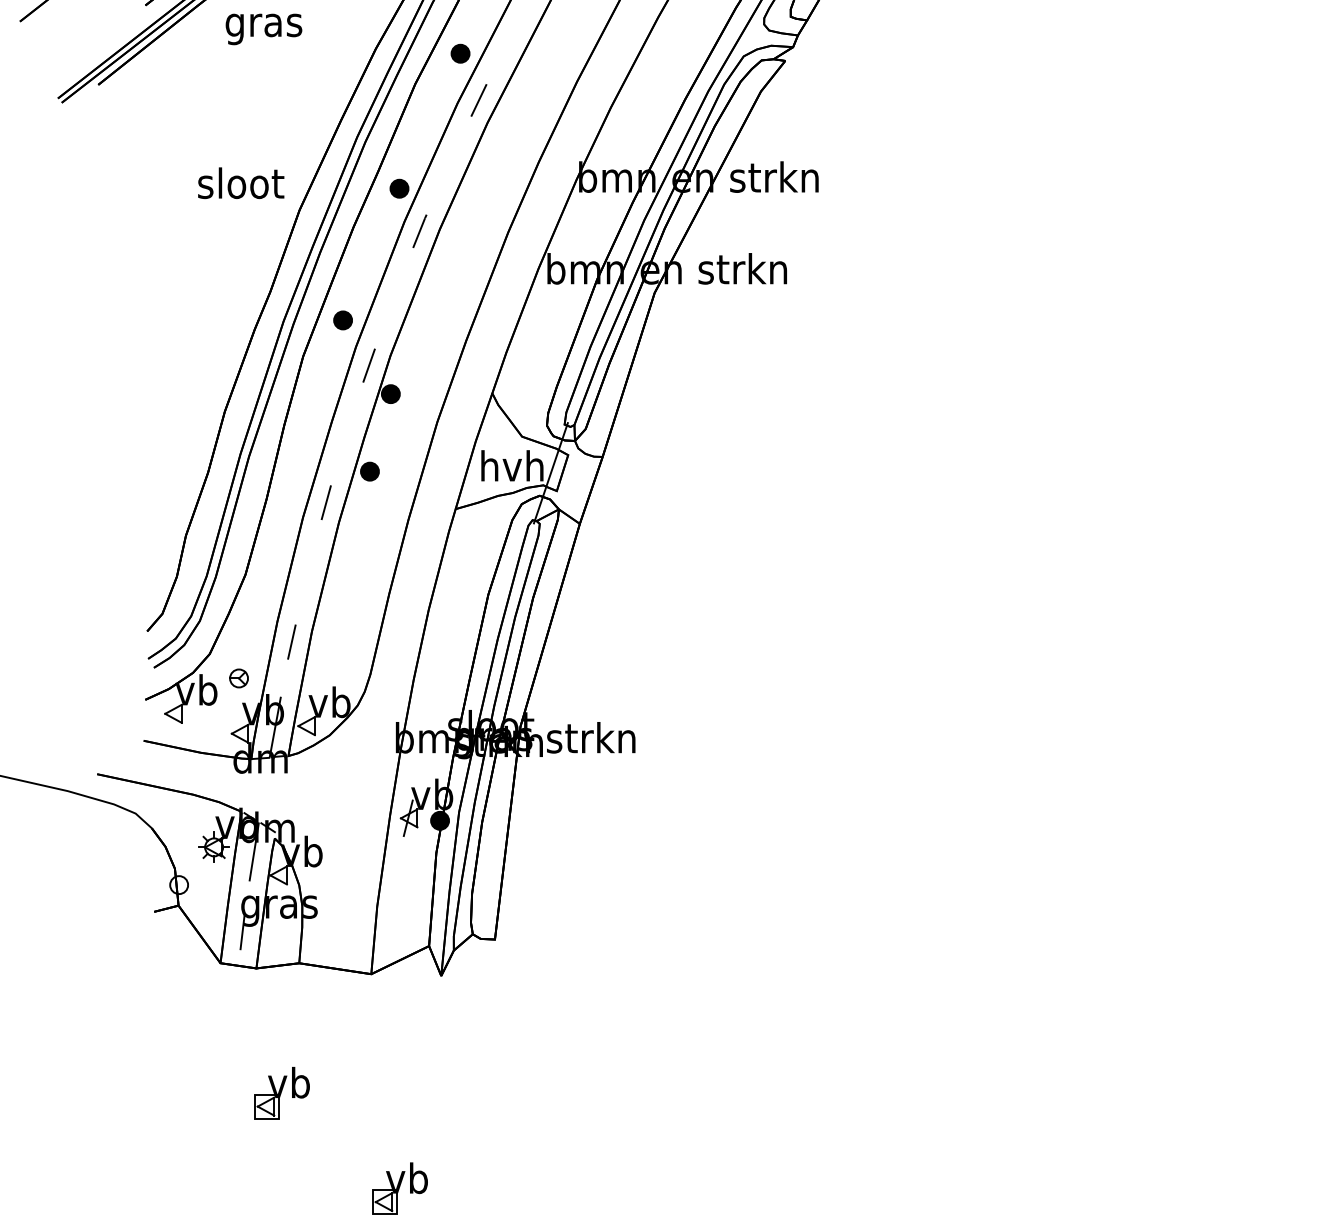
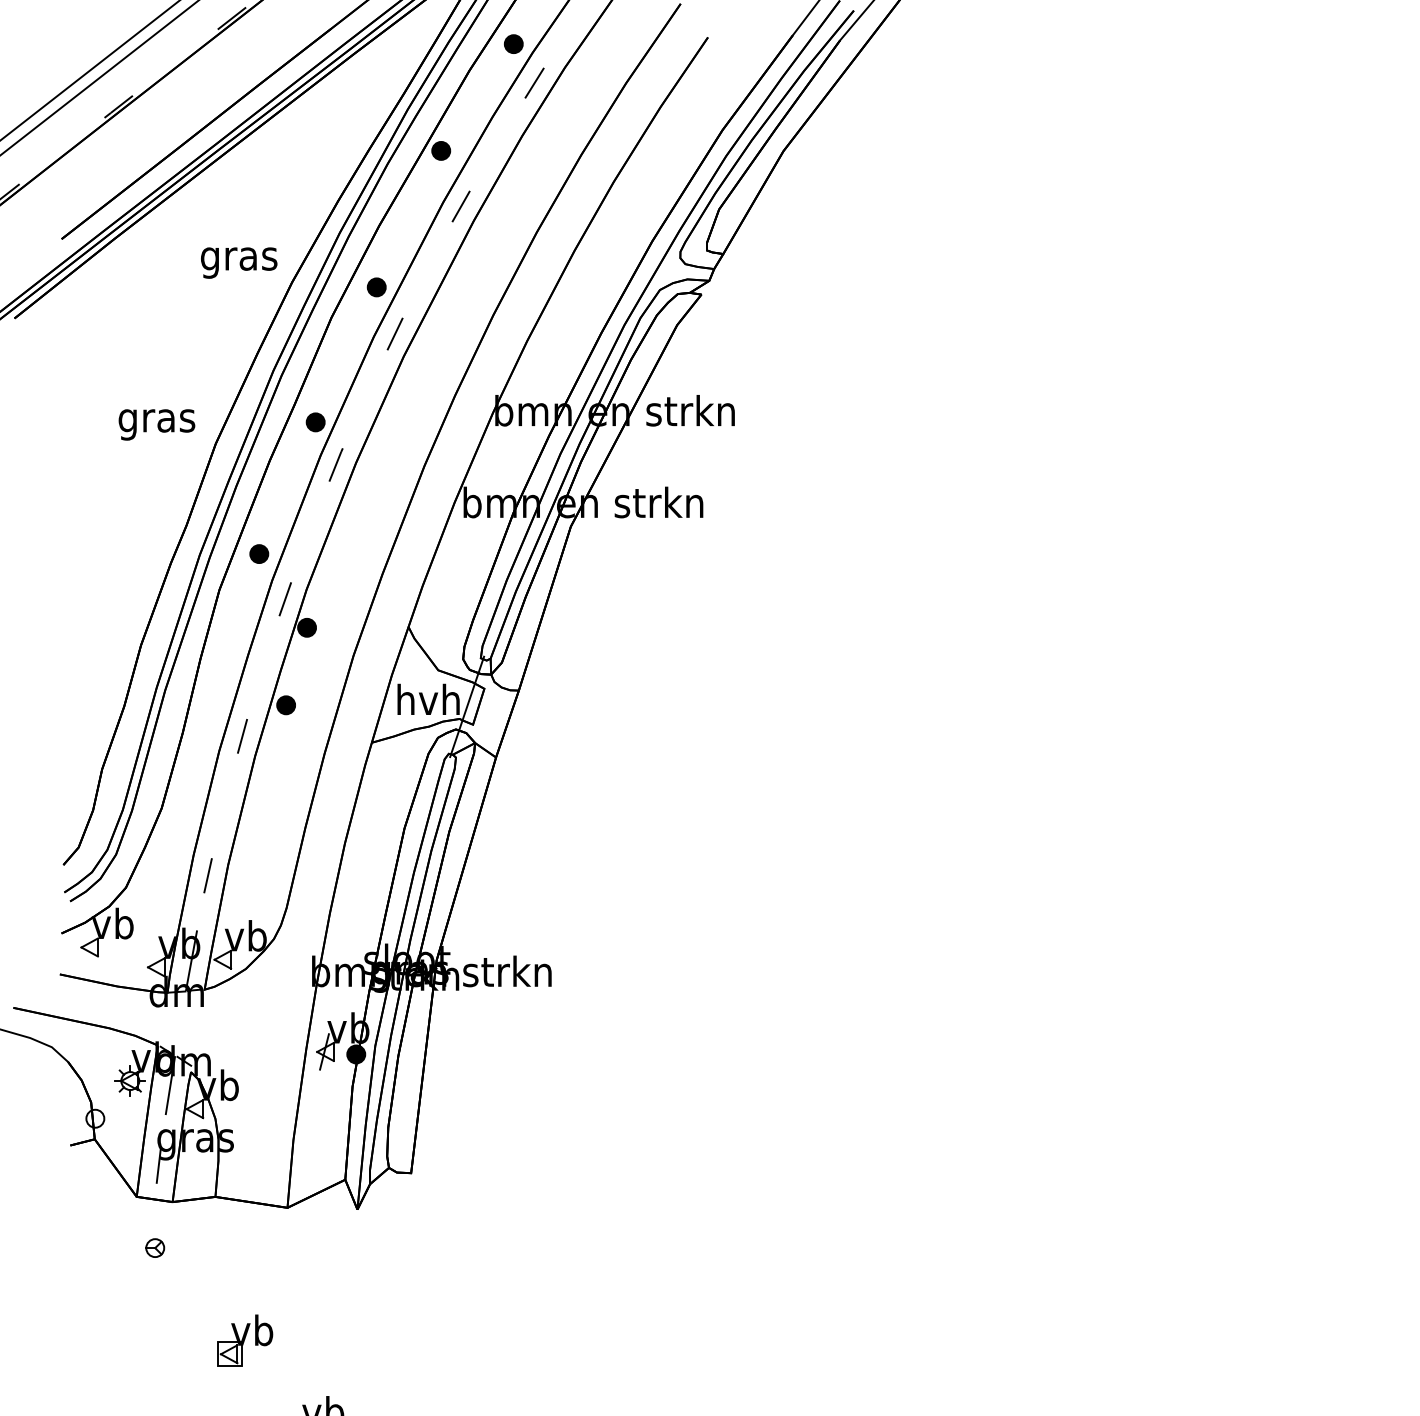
text: (264, 28) -> (239, 262), moved
text: (241, 186) -> (157, 420), sloot -> gras
part: (239, 677) -> (155, 1247), moved
part: (282, 1092) -> (245, 1340), moved

